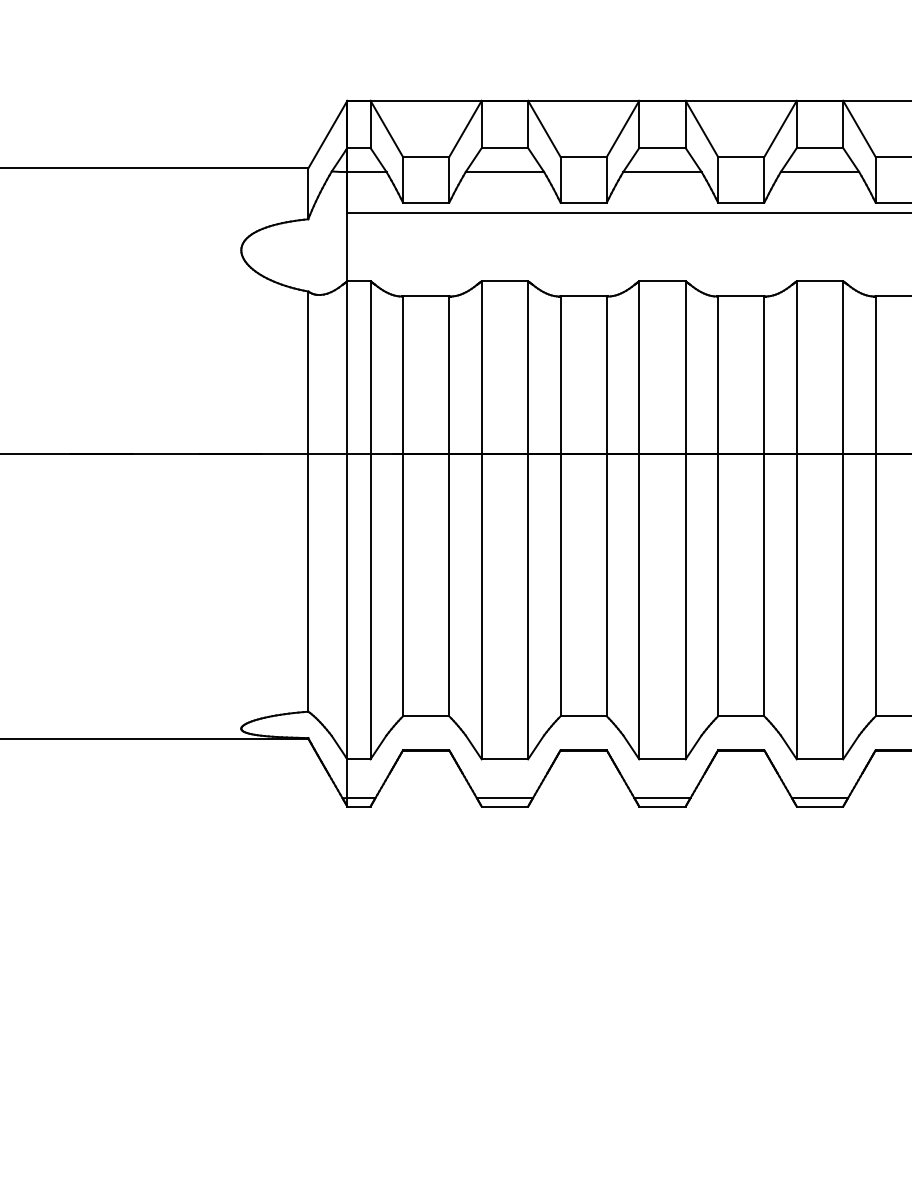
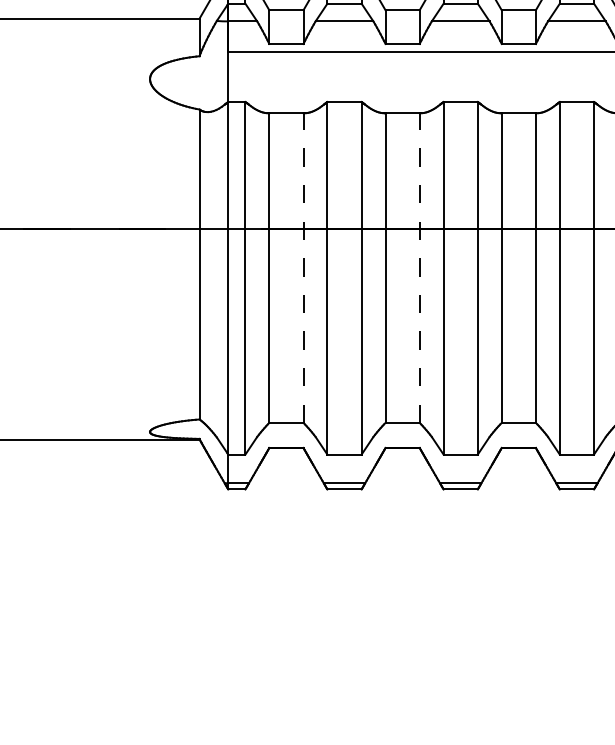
line: (449, 506) -> (303, 268), solid -> dashed
line: (606, 506) -> (419, 268), solid -> dashed

